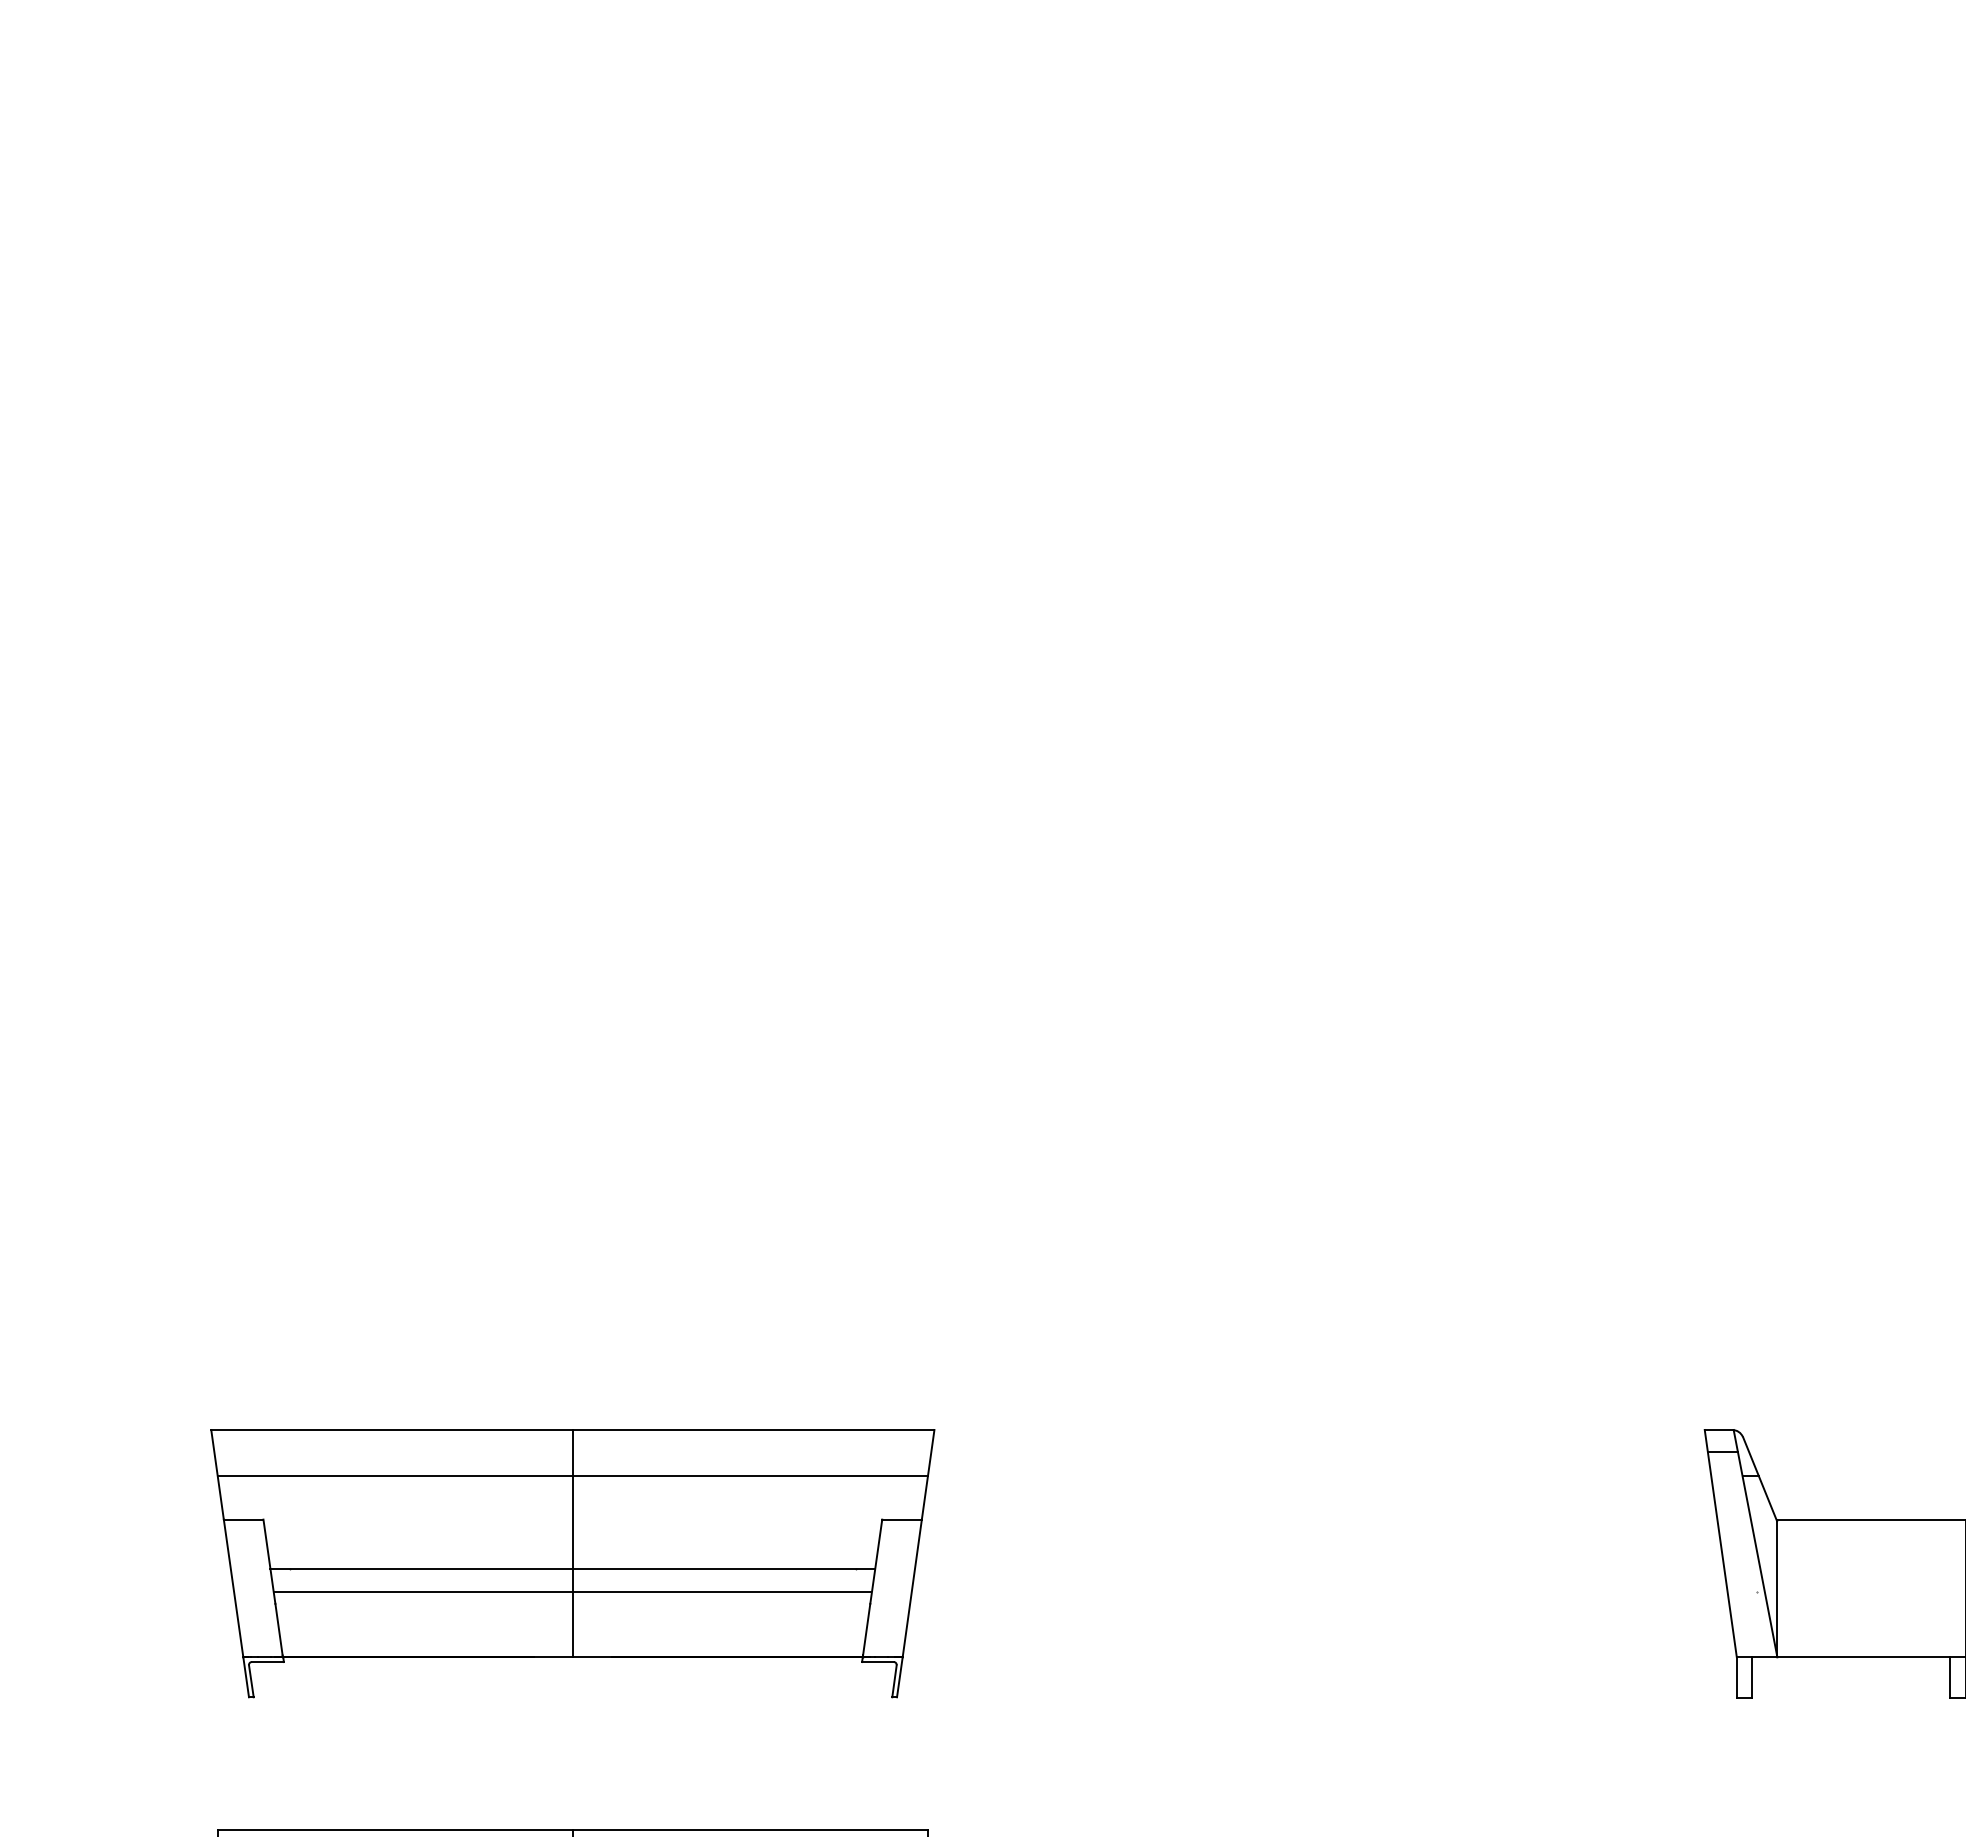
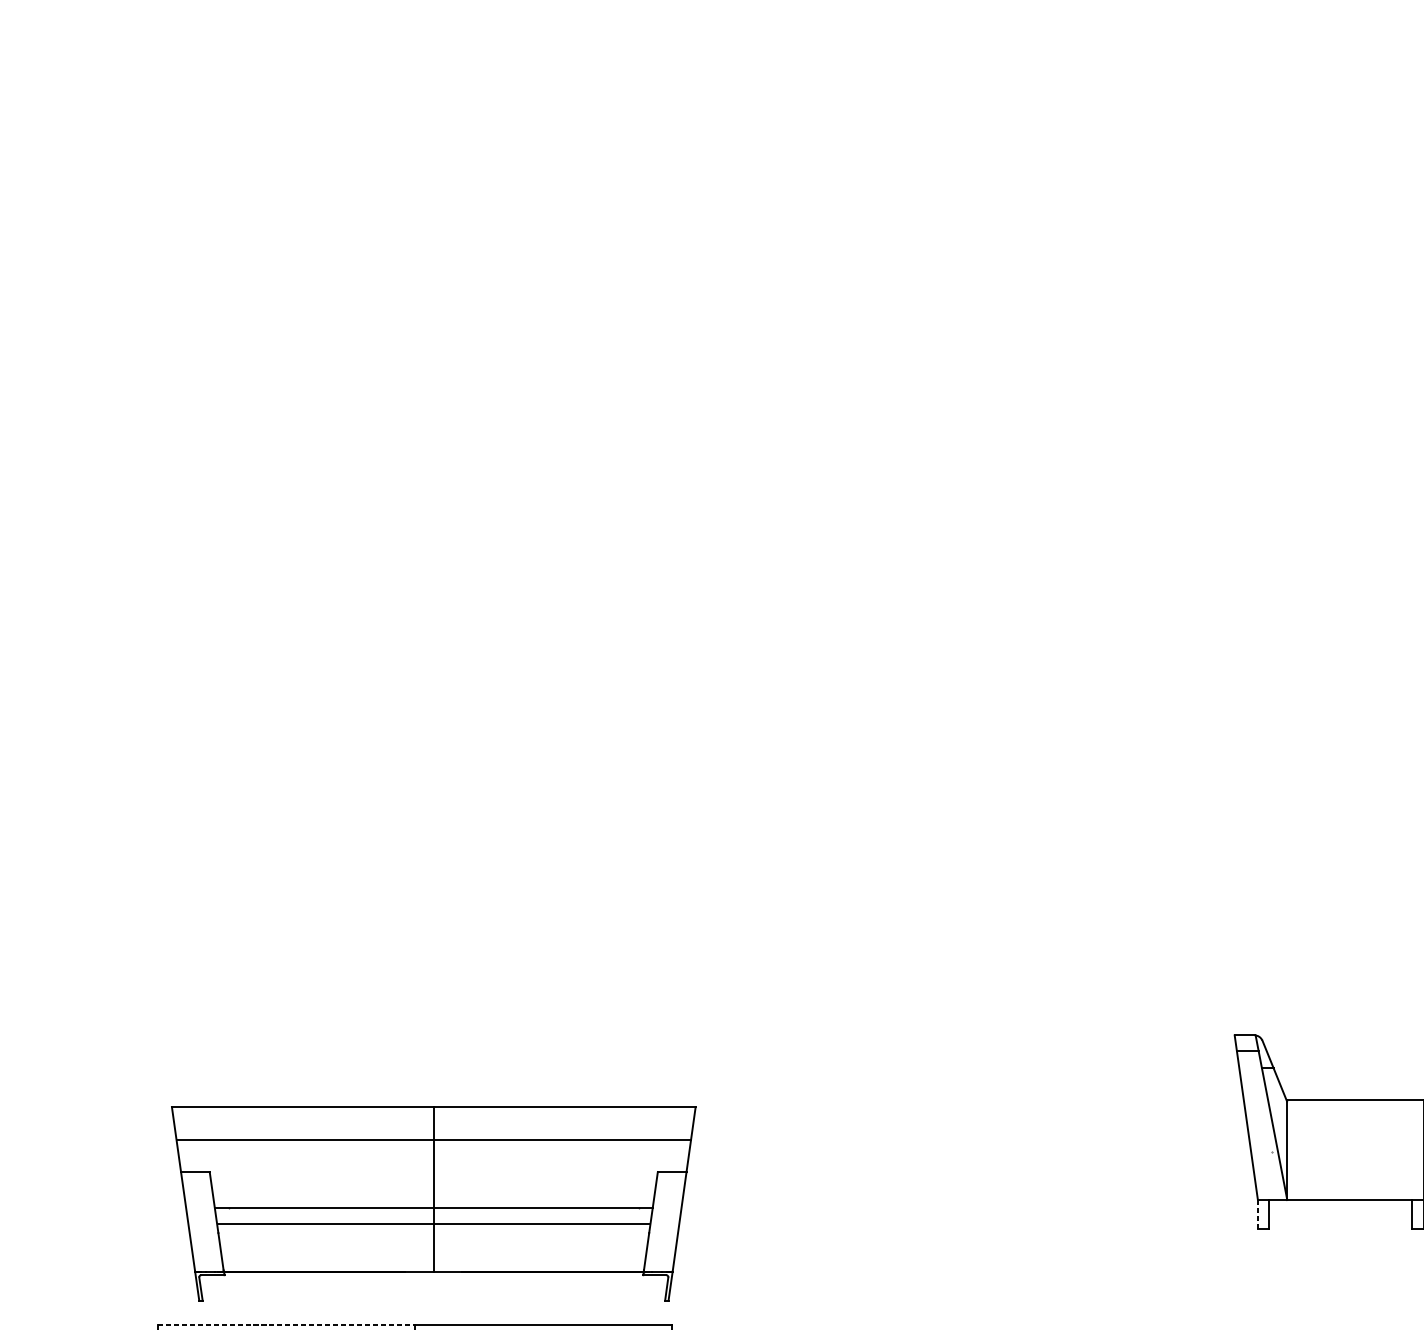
part: (572, 1563) -> (433, 1203), moved
line: (1736, 1677) -> (1257, 1214), solid -> dashed
line: (395, 1830) -> (286, 1325), solid -> dashed

